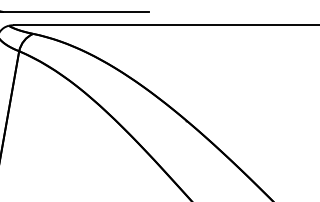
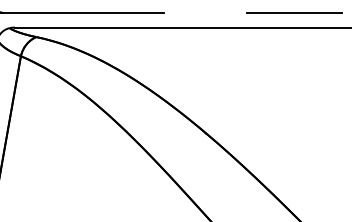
line: (267, 11) -> (294, 12), added

